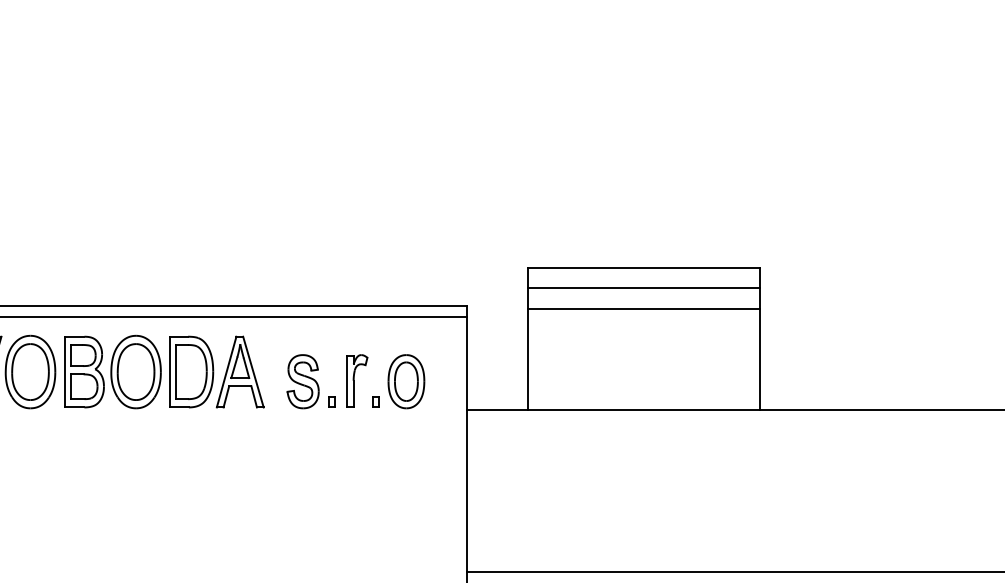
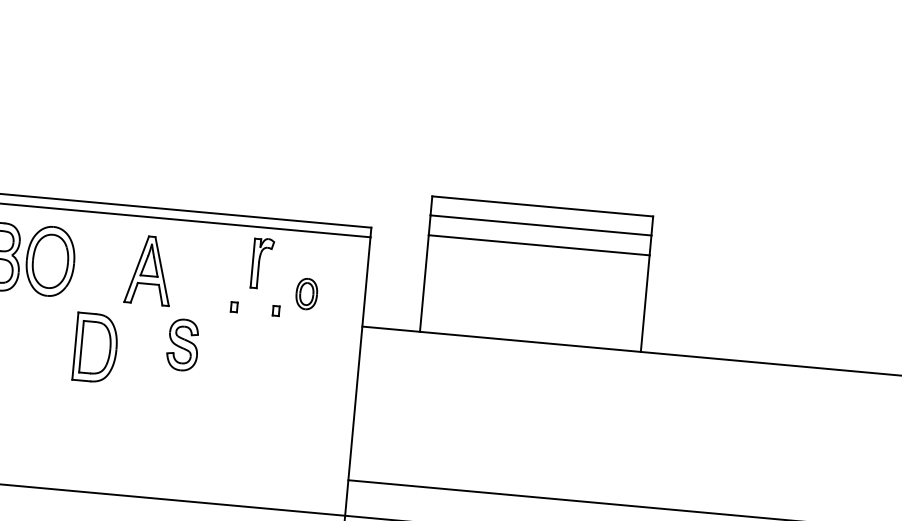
part: (191, 371) -> (95, 347), moved
part: (357, 380) -> (262, 262), moved
part: (302, 381) -> (182, 344), moved
part: (406, 381) -> (306, 293), size x0.6

